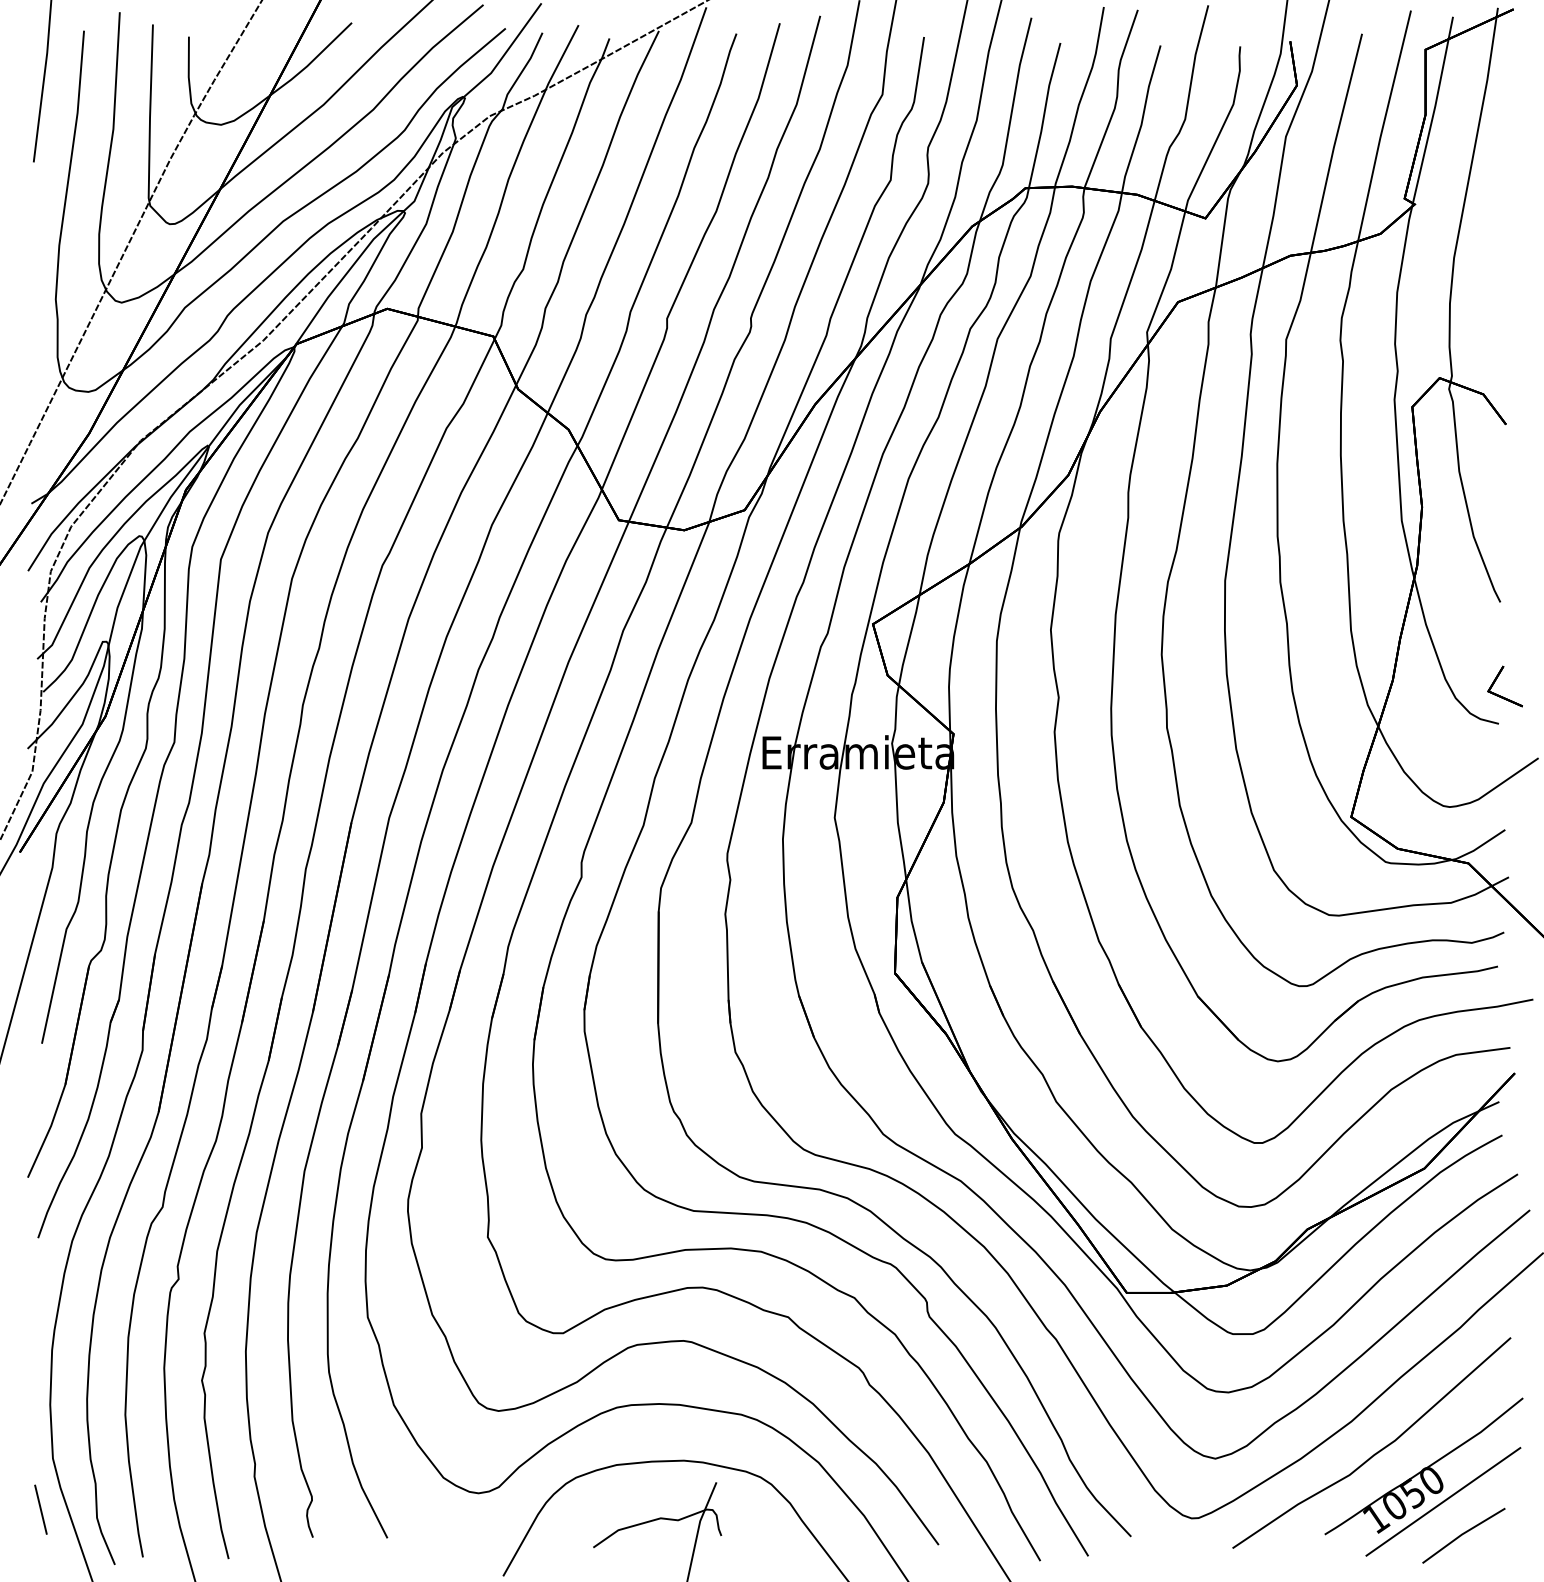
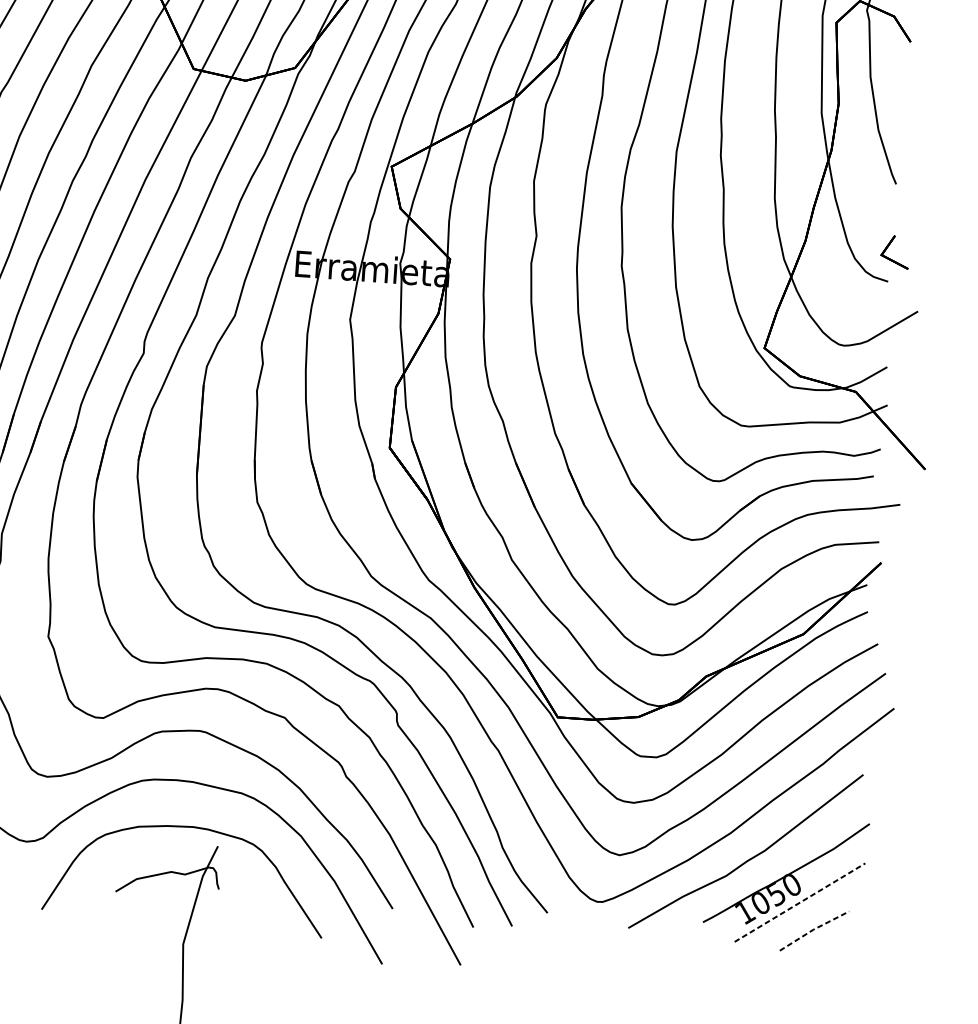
line: (1443, 1501) -> (800, 902), solid -> dashed
line: (1462, 1534) -> (813, 929), solid -> dashed

